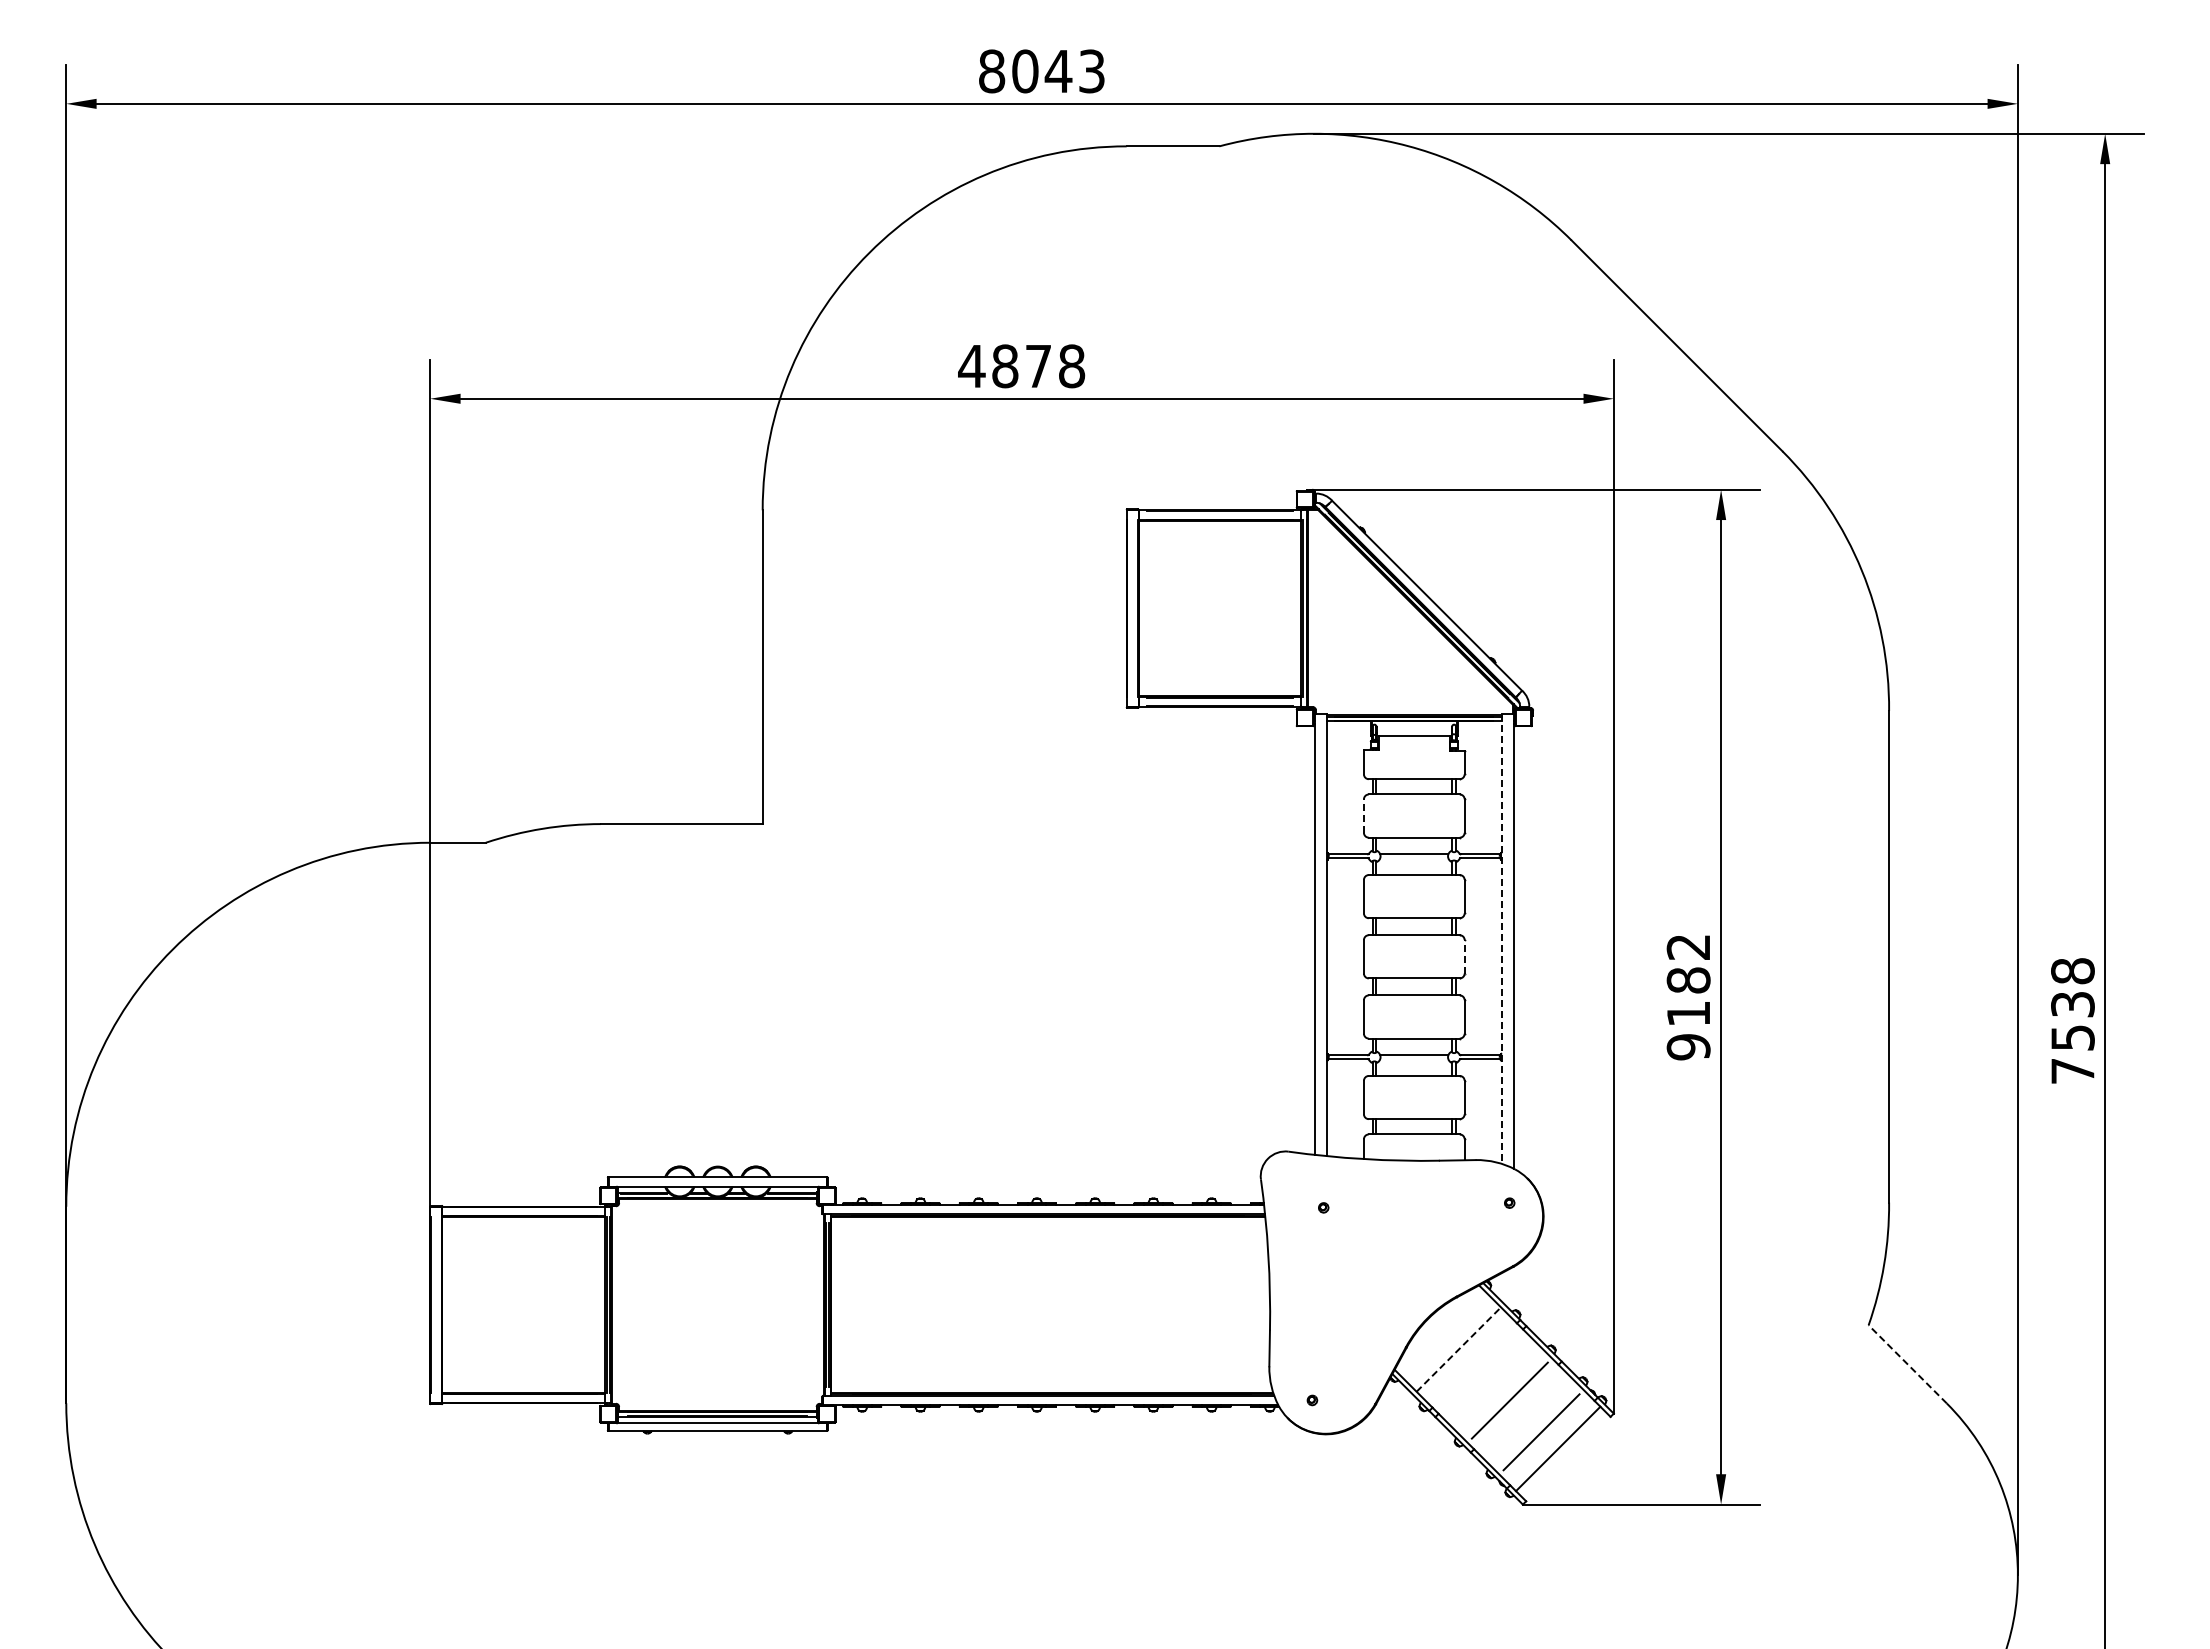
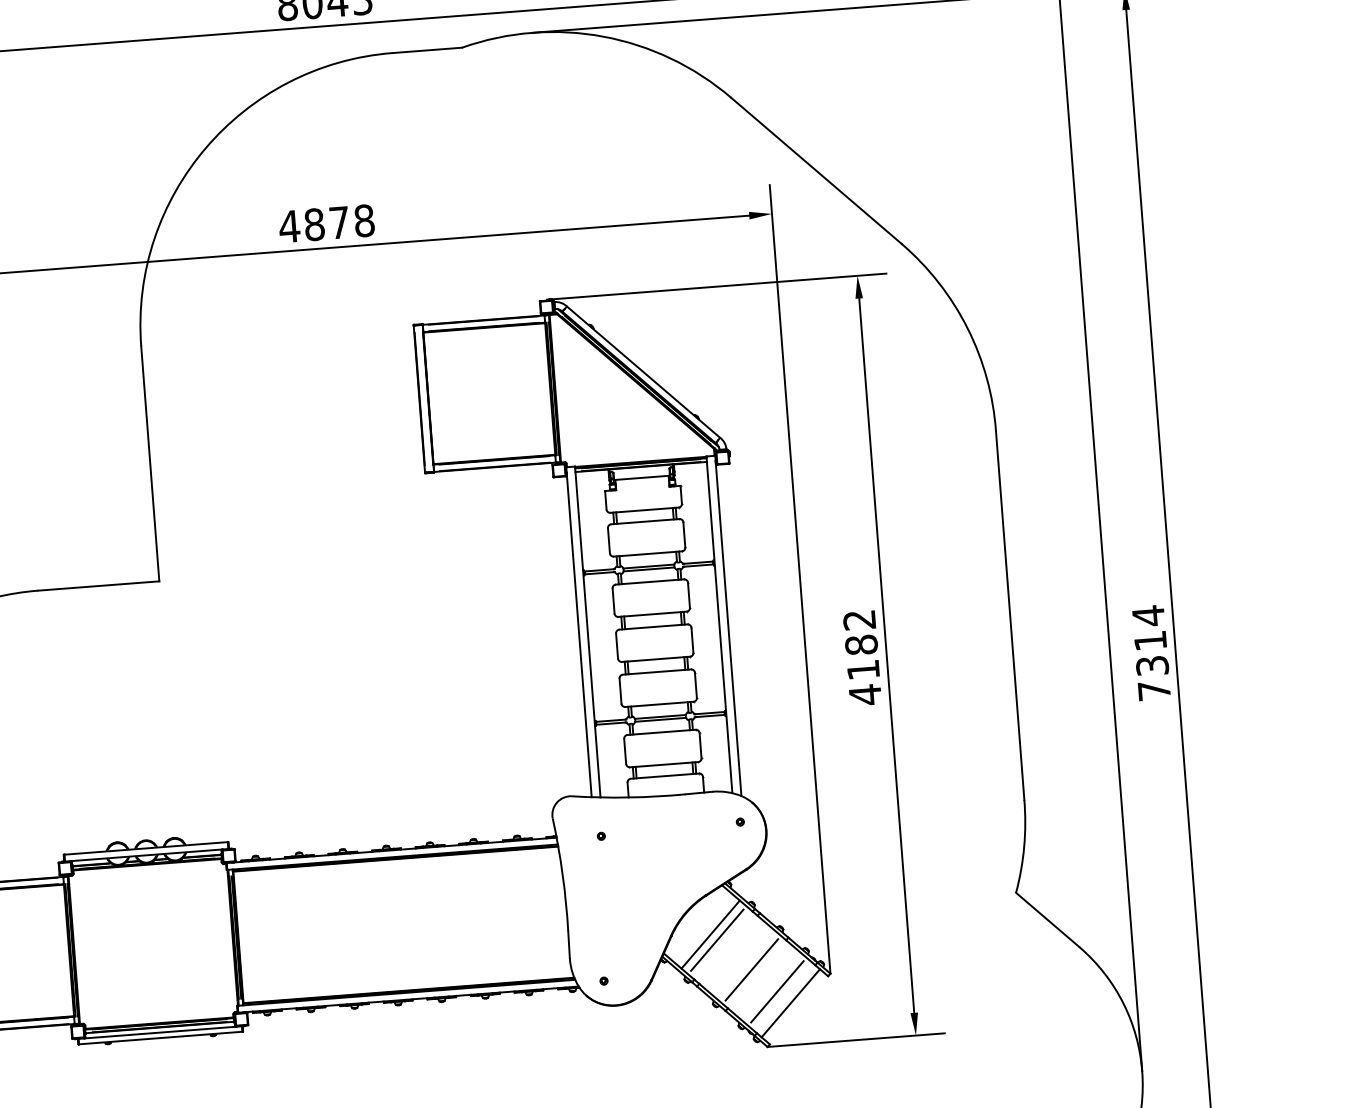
line: (1363, 816) -> (608, 541), dashed -> solid
line: (1414, 858) -> (649, 569), added
line: (1502, 939) -> (719, 625), dashed -> solid
line: (1464, 956) -> (692, 640), dashed -> solid
text: (2072, 1003) -> (1150, 640), 7538 -> 7314
text: (1688, 1047) -> (865, 695), 9182 -> 4182
line: (1414, 1059) -> (660, 720), added
line: (1458, 1349) -> (710, 934), dashed -> solid
line: (1466, 1357) -> (716, 940), added
line: (1907, 1364) -> (1047, 919), dashed -> solid

